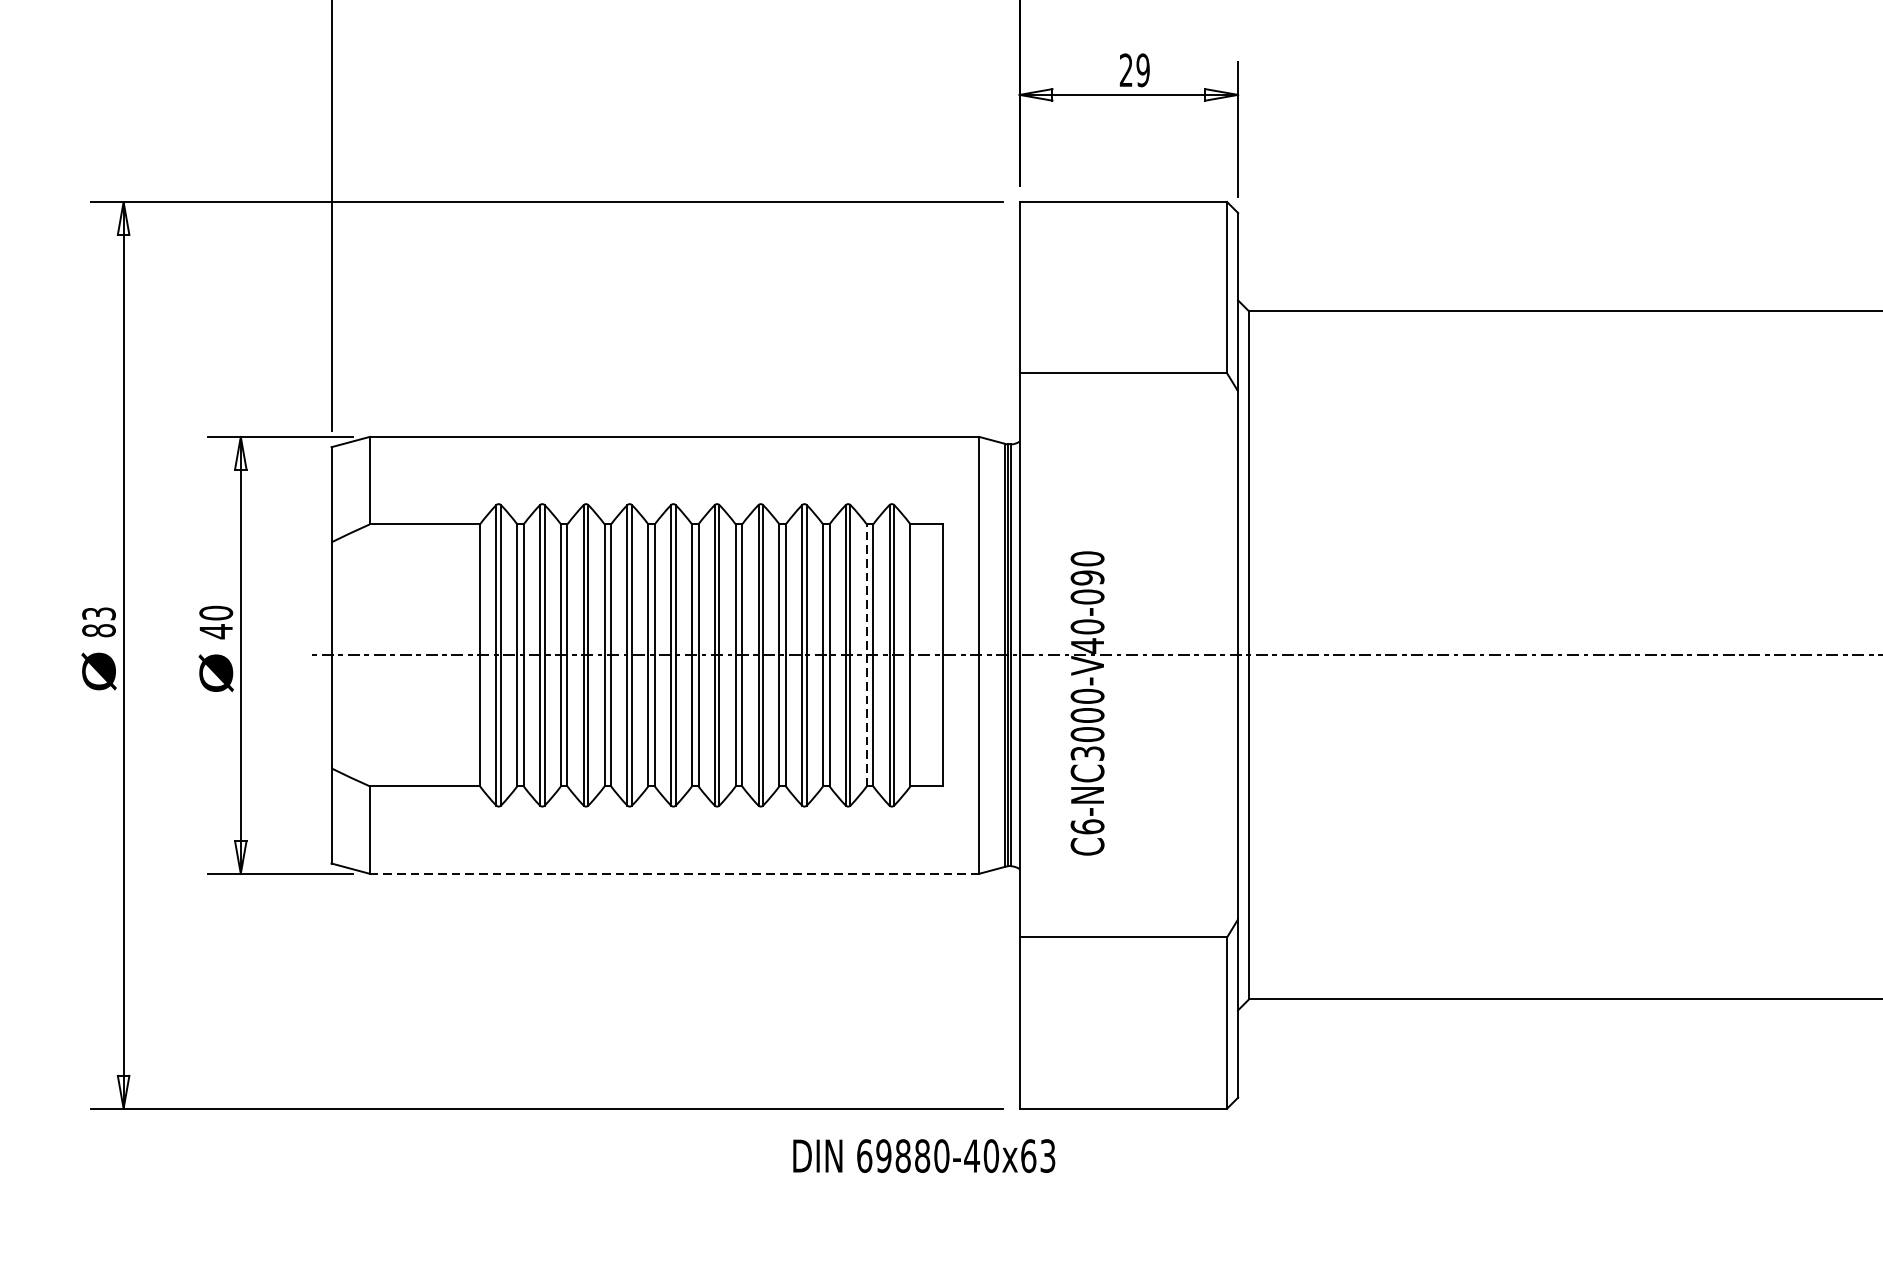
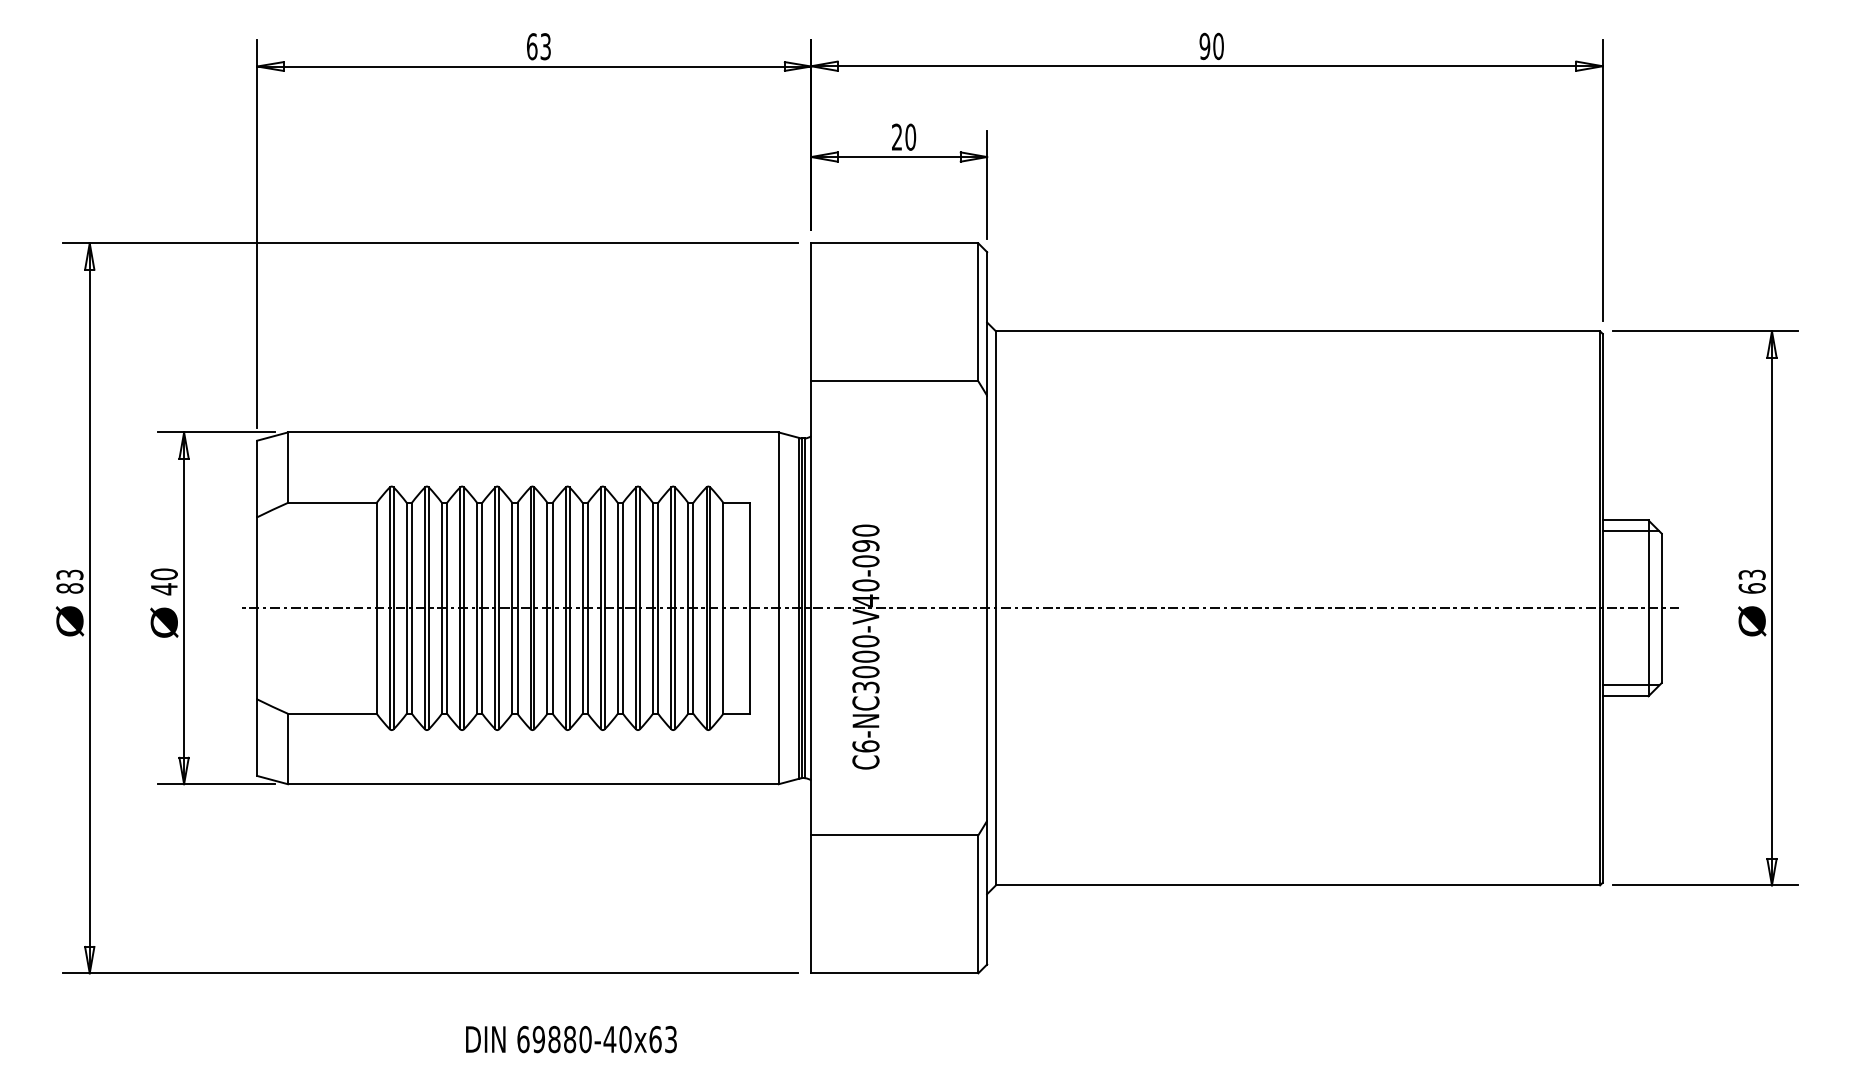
text: (1142, 69) -> (910, 136), 29 -> 20
line: (867, 654) -> (688, 607), dashed -> solid
line: (674, 874) -> (533, 784), dashed -> solid
text: (924, 1156) -> (571, 1039), moved

